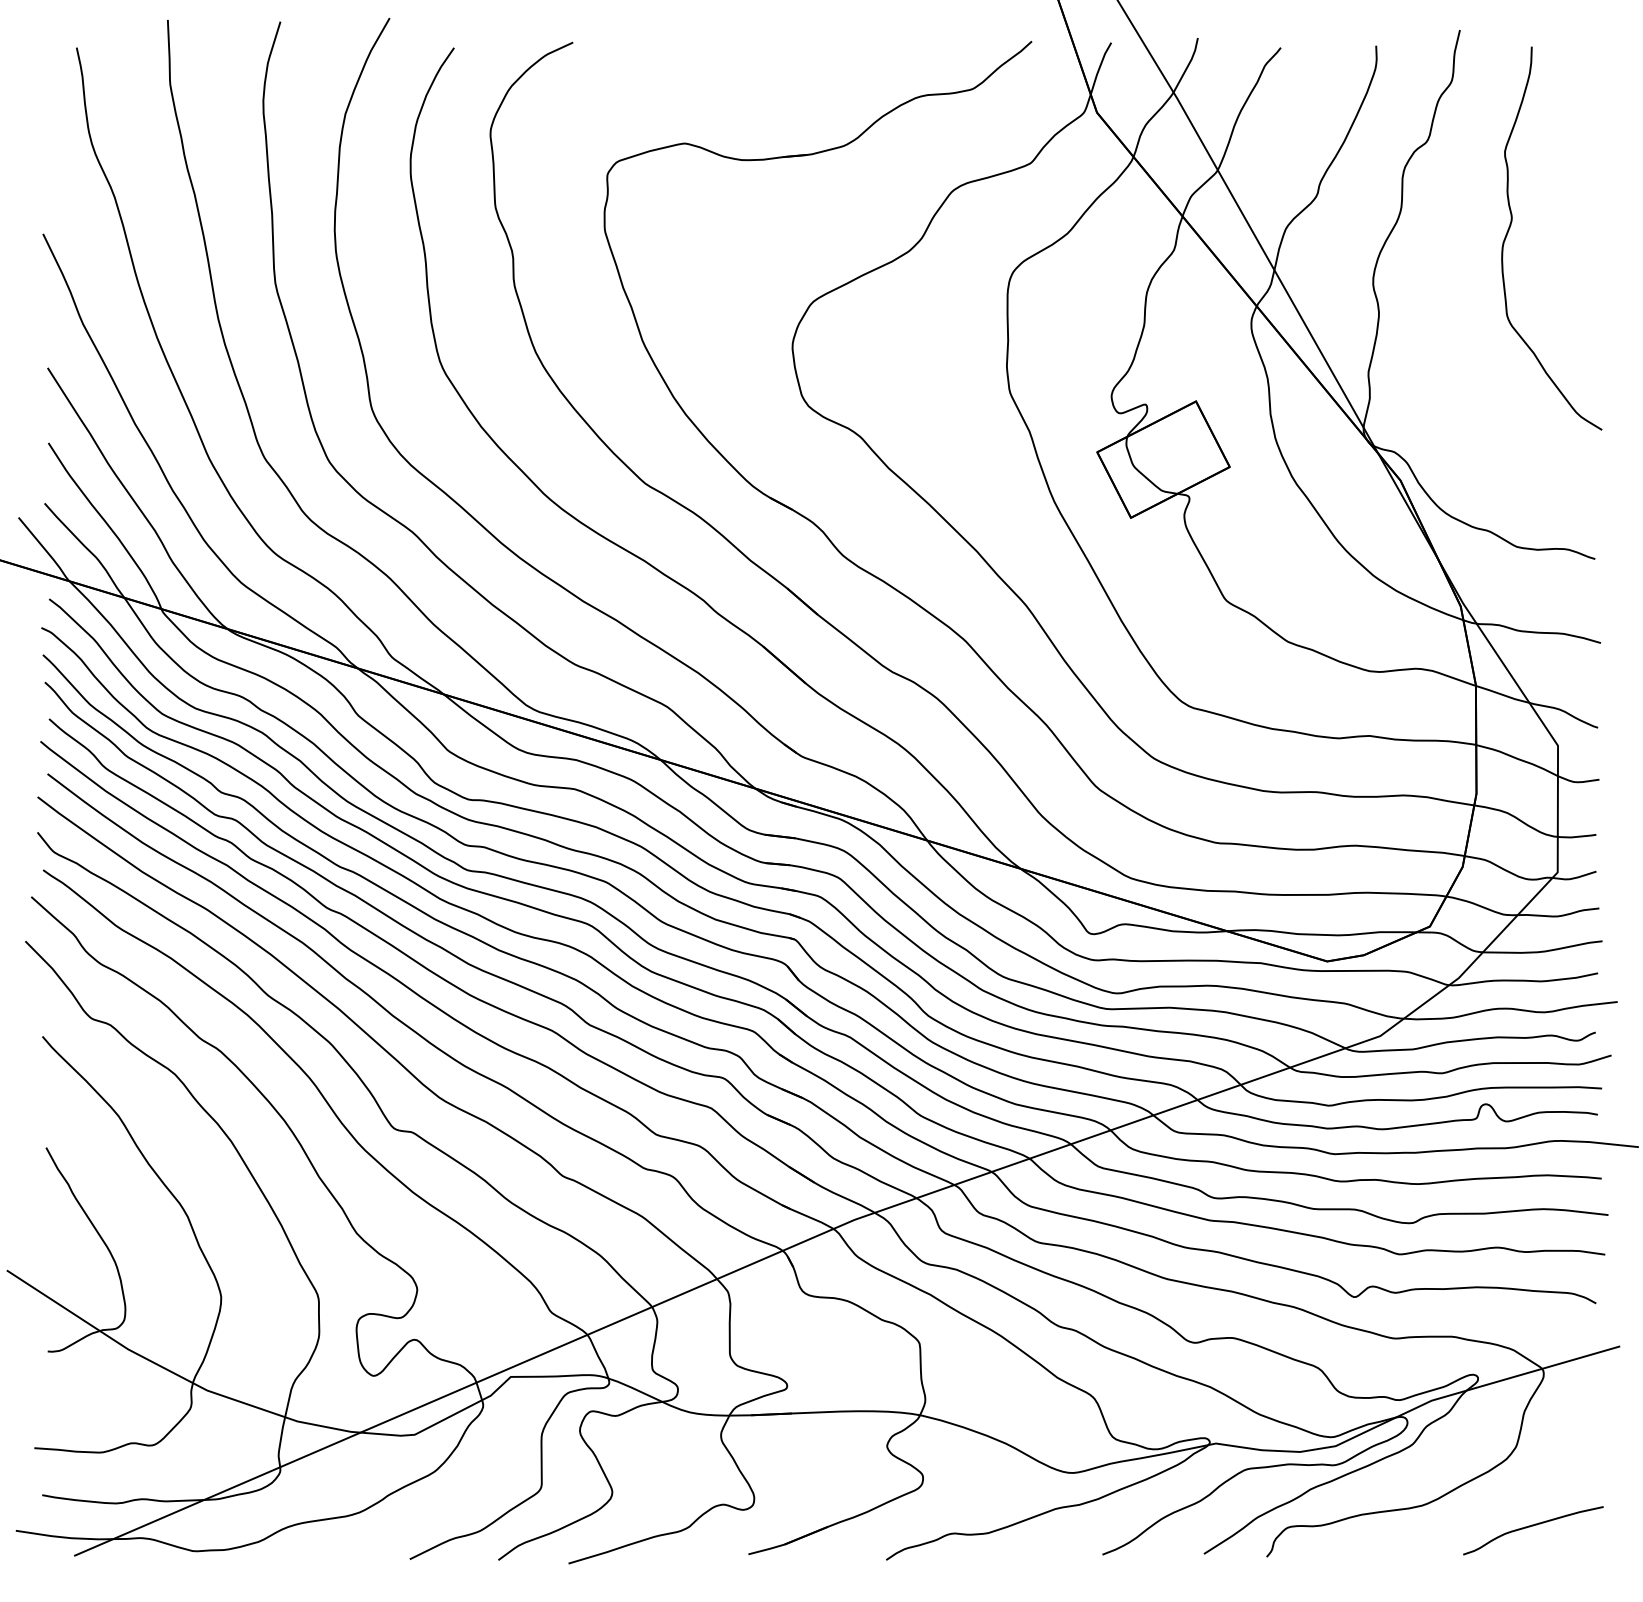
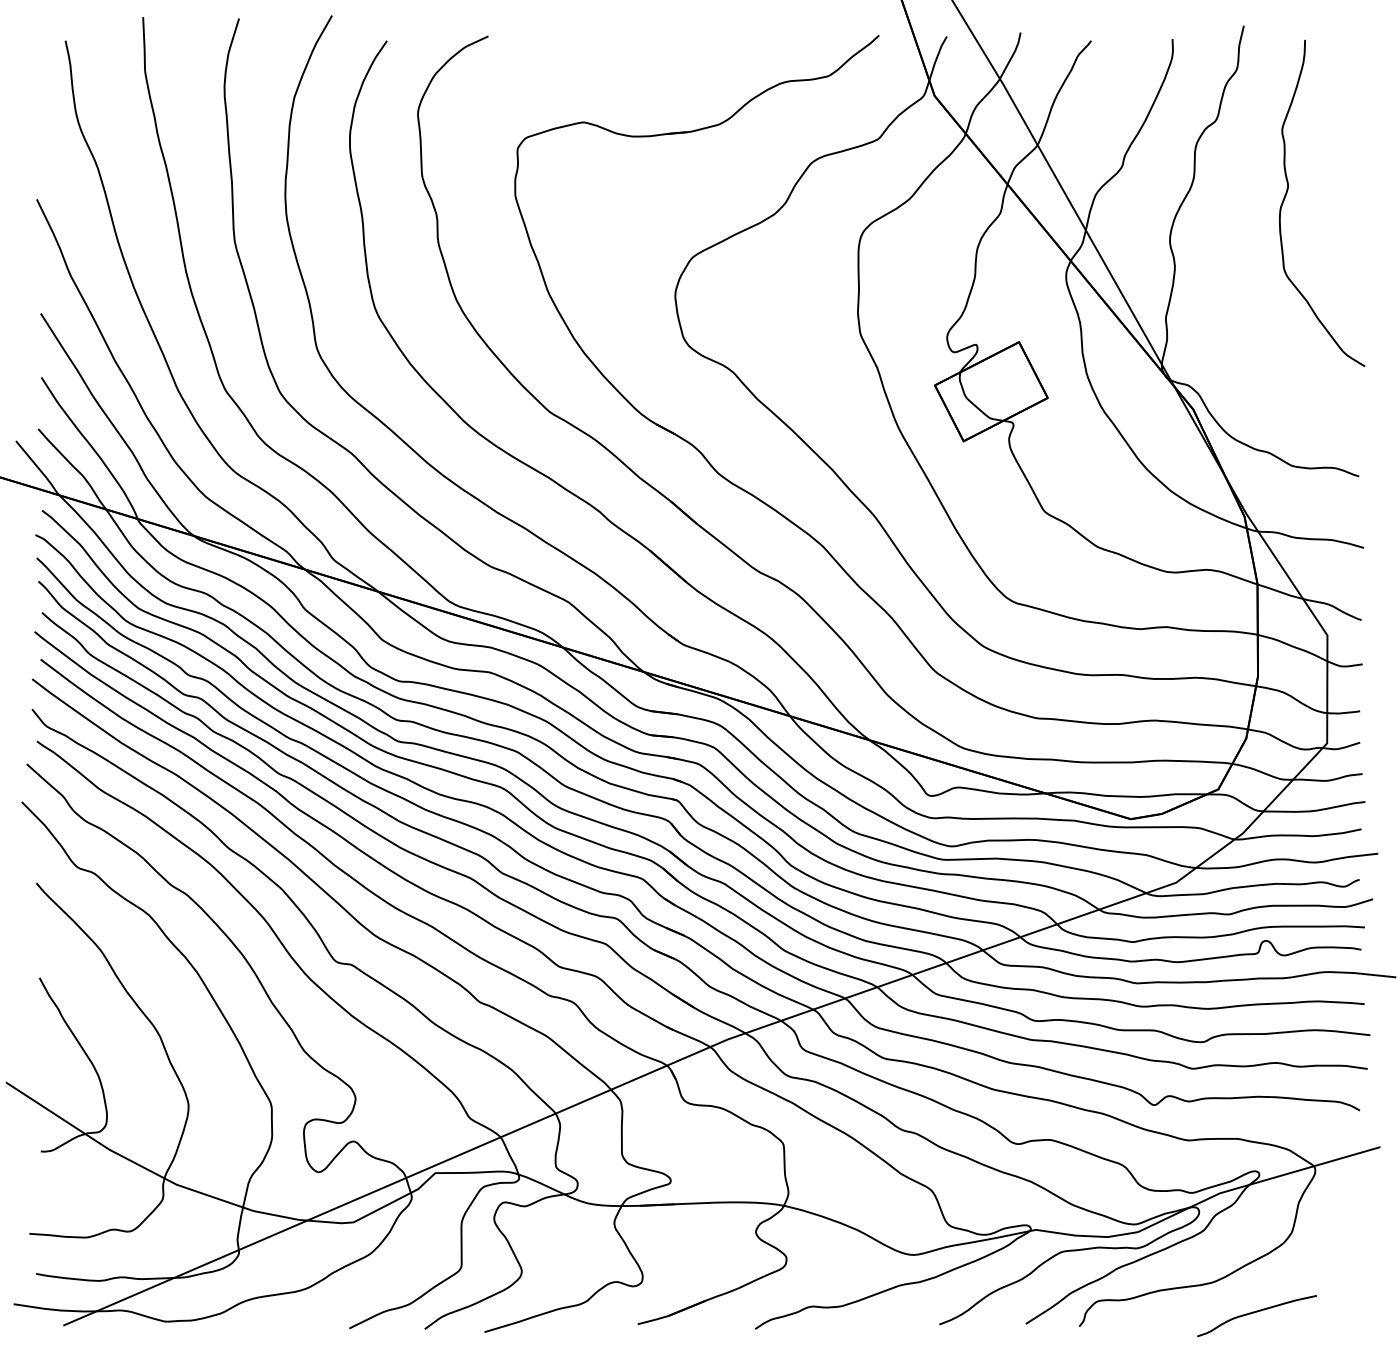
curve: (1533, 1526) -> (1257, 1312), moved

